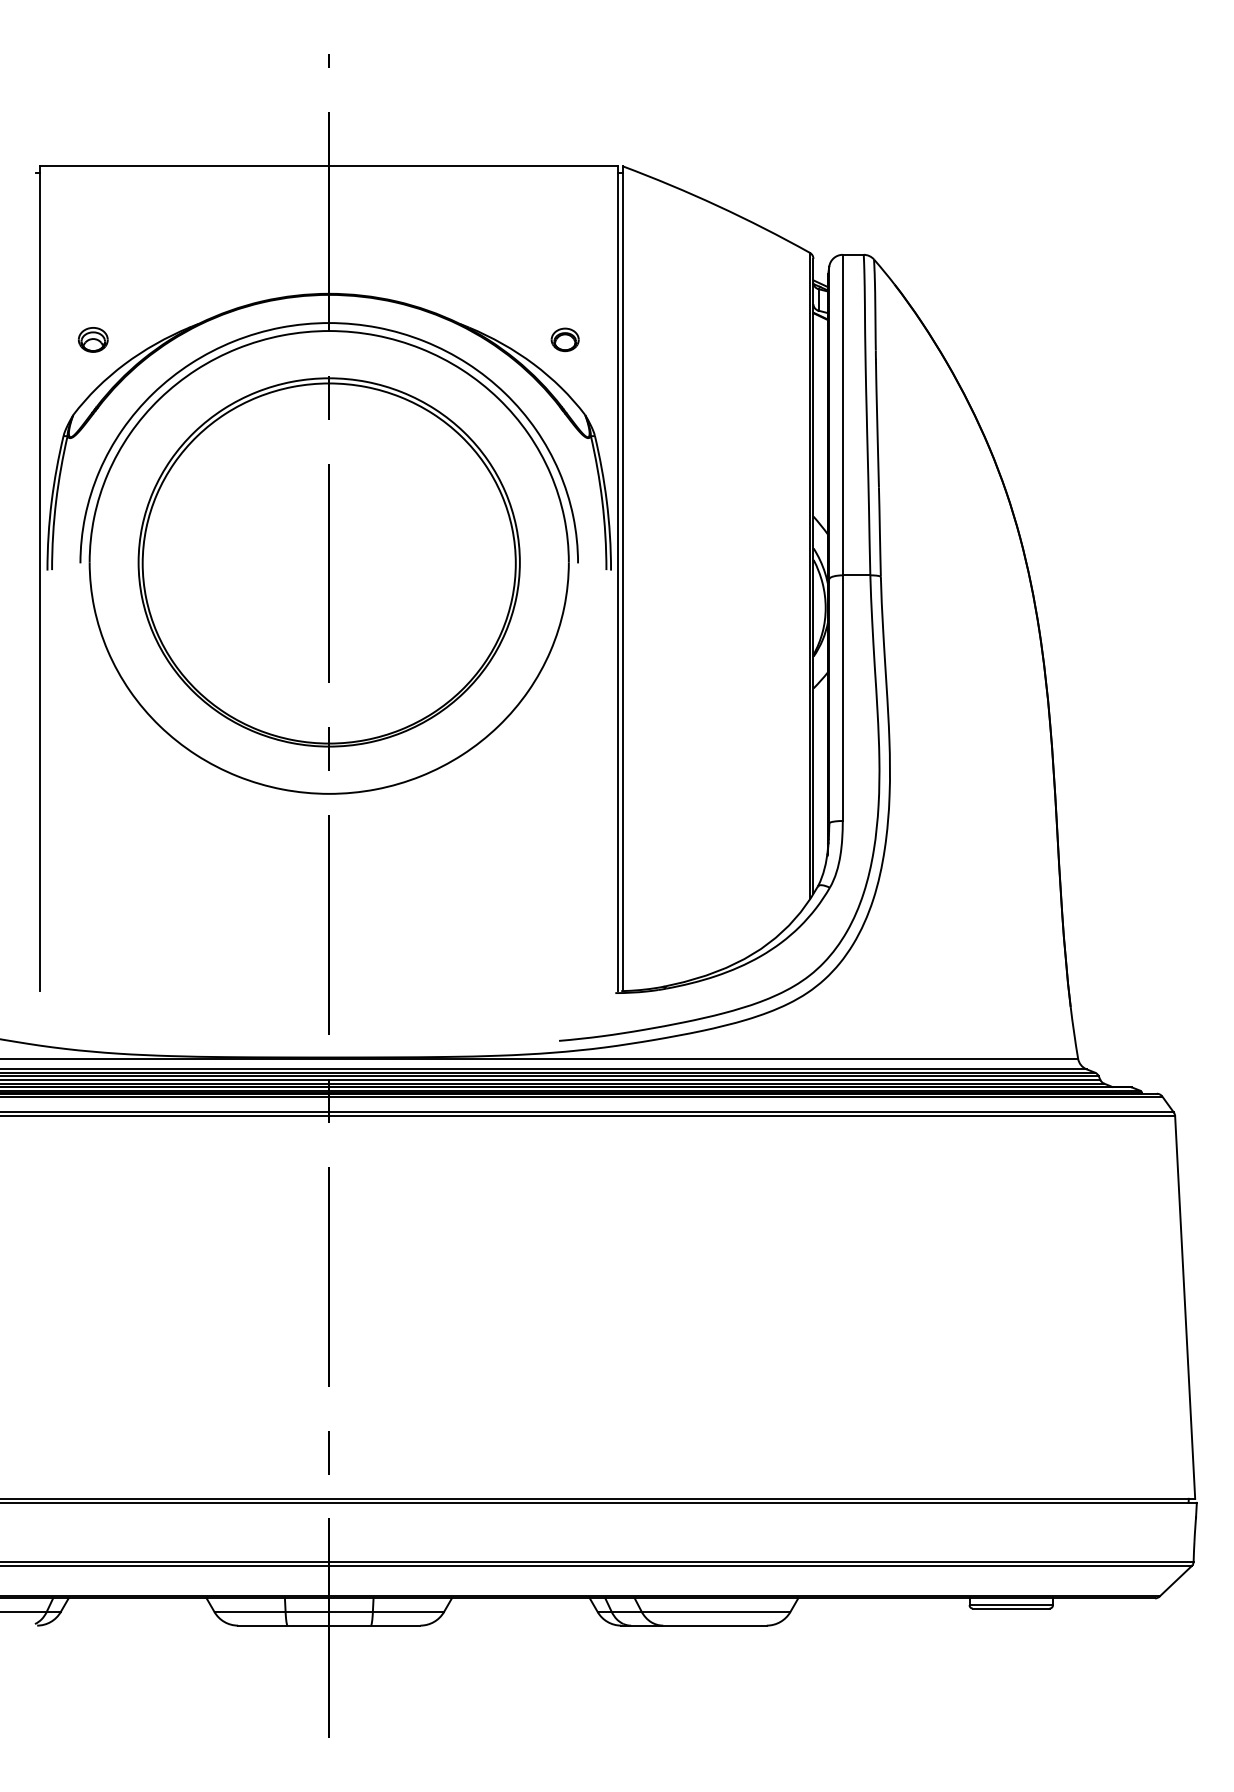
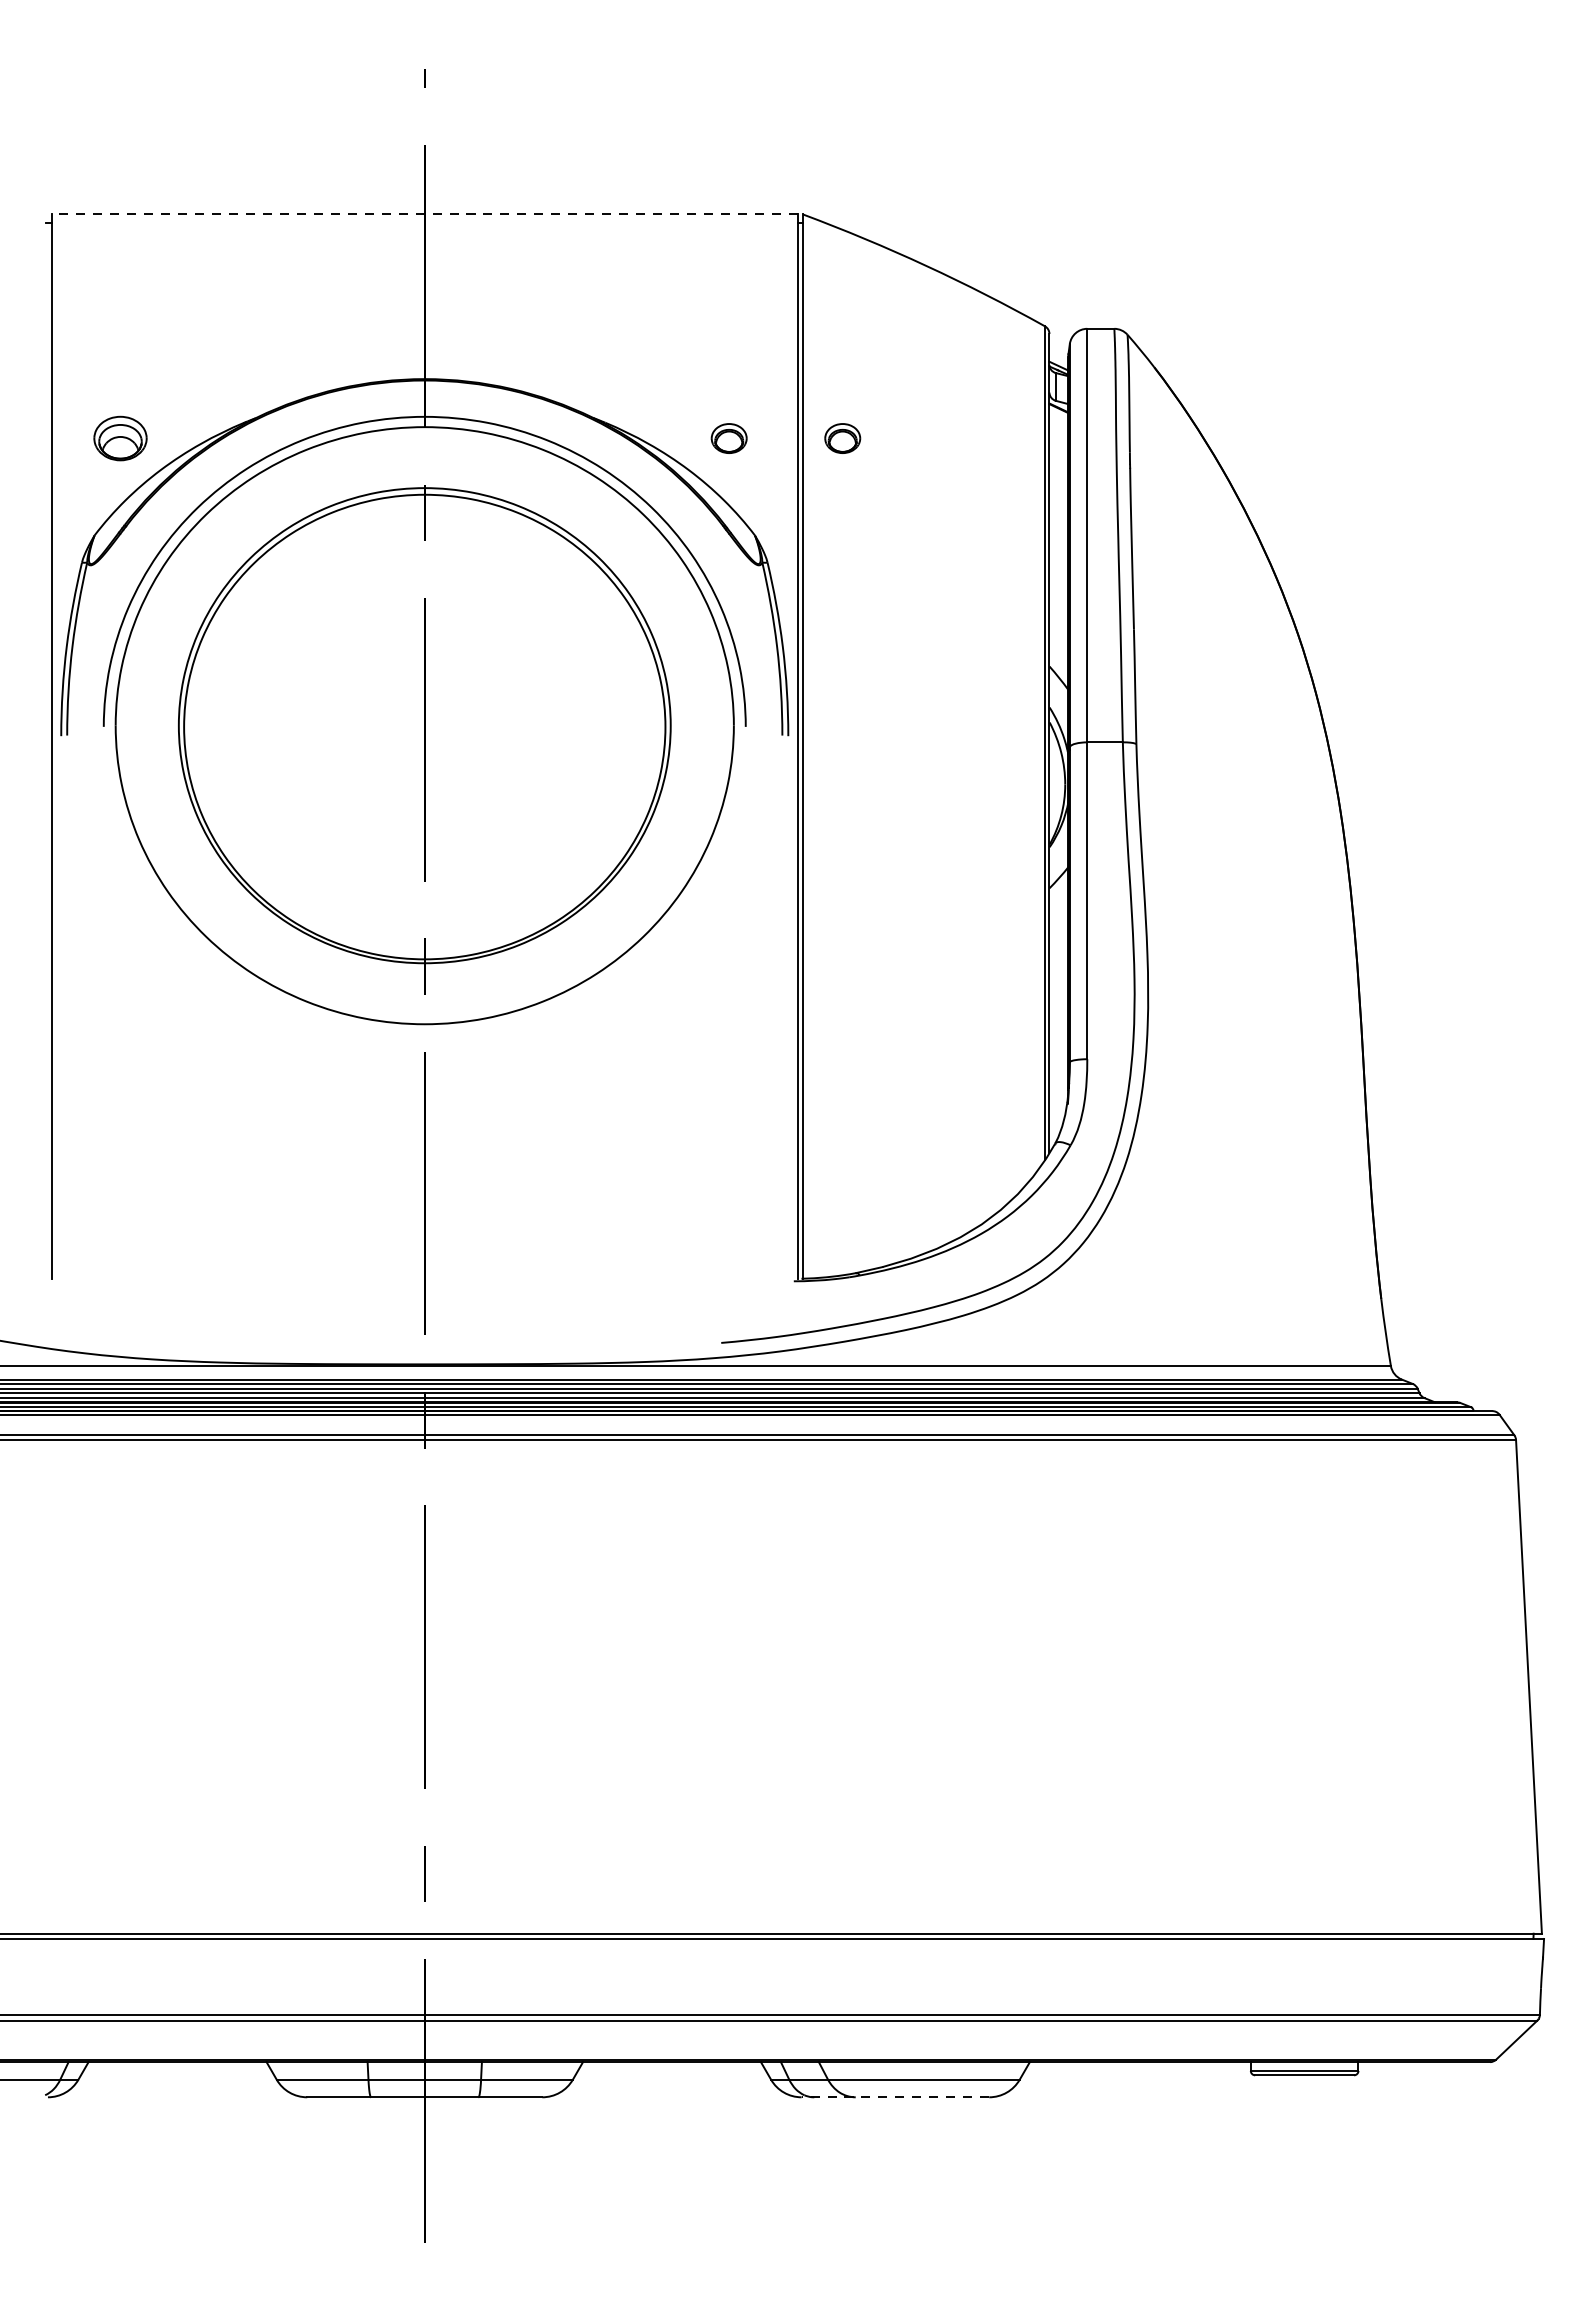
line: (328, 166) -> (423, 214), solid -> dashed
part: (92, 339) -> (119, 438), size x1.4
part: (652, 339) -> (841, 438), added
line: (694, 1625) -> (895, 2097), solid -> dashed

